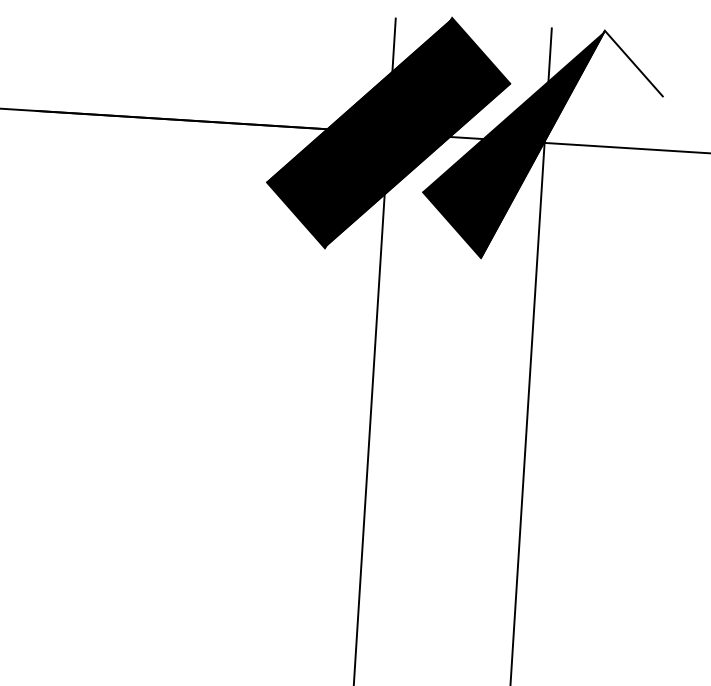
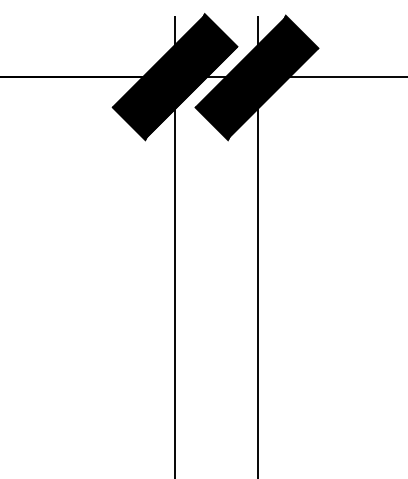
fill: (574, 145) -> (273, 77), added

